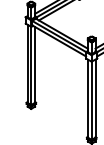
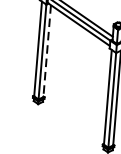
line: (35, 64) -> (47, 50), solid -> dashed

